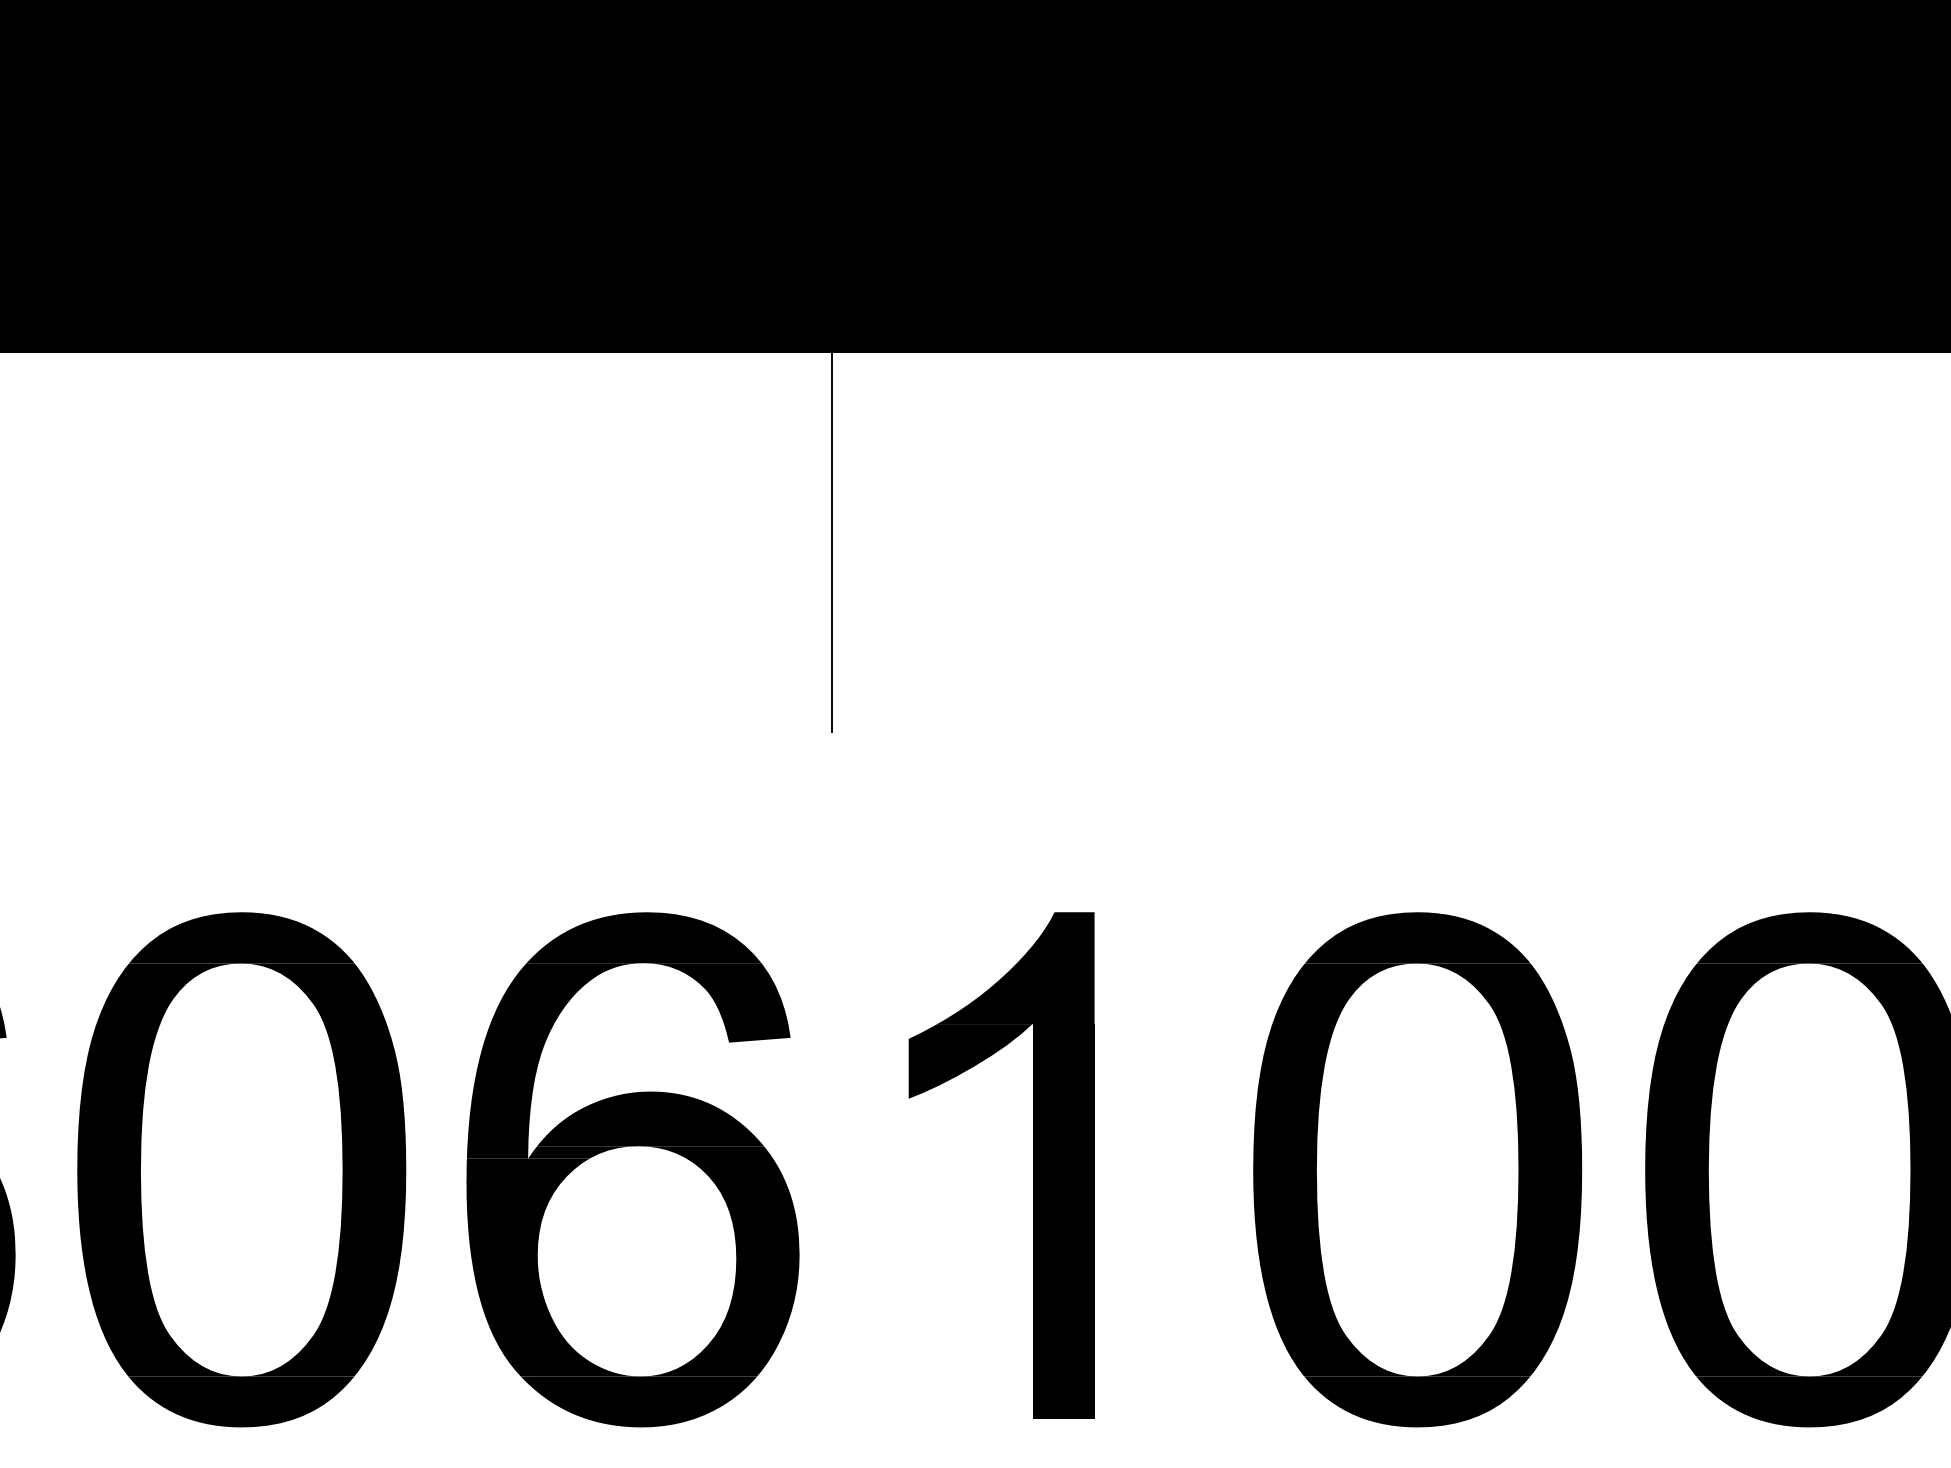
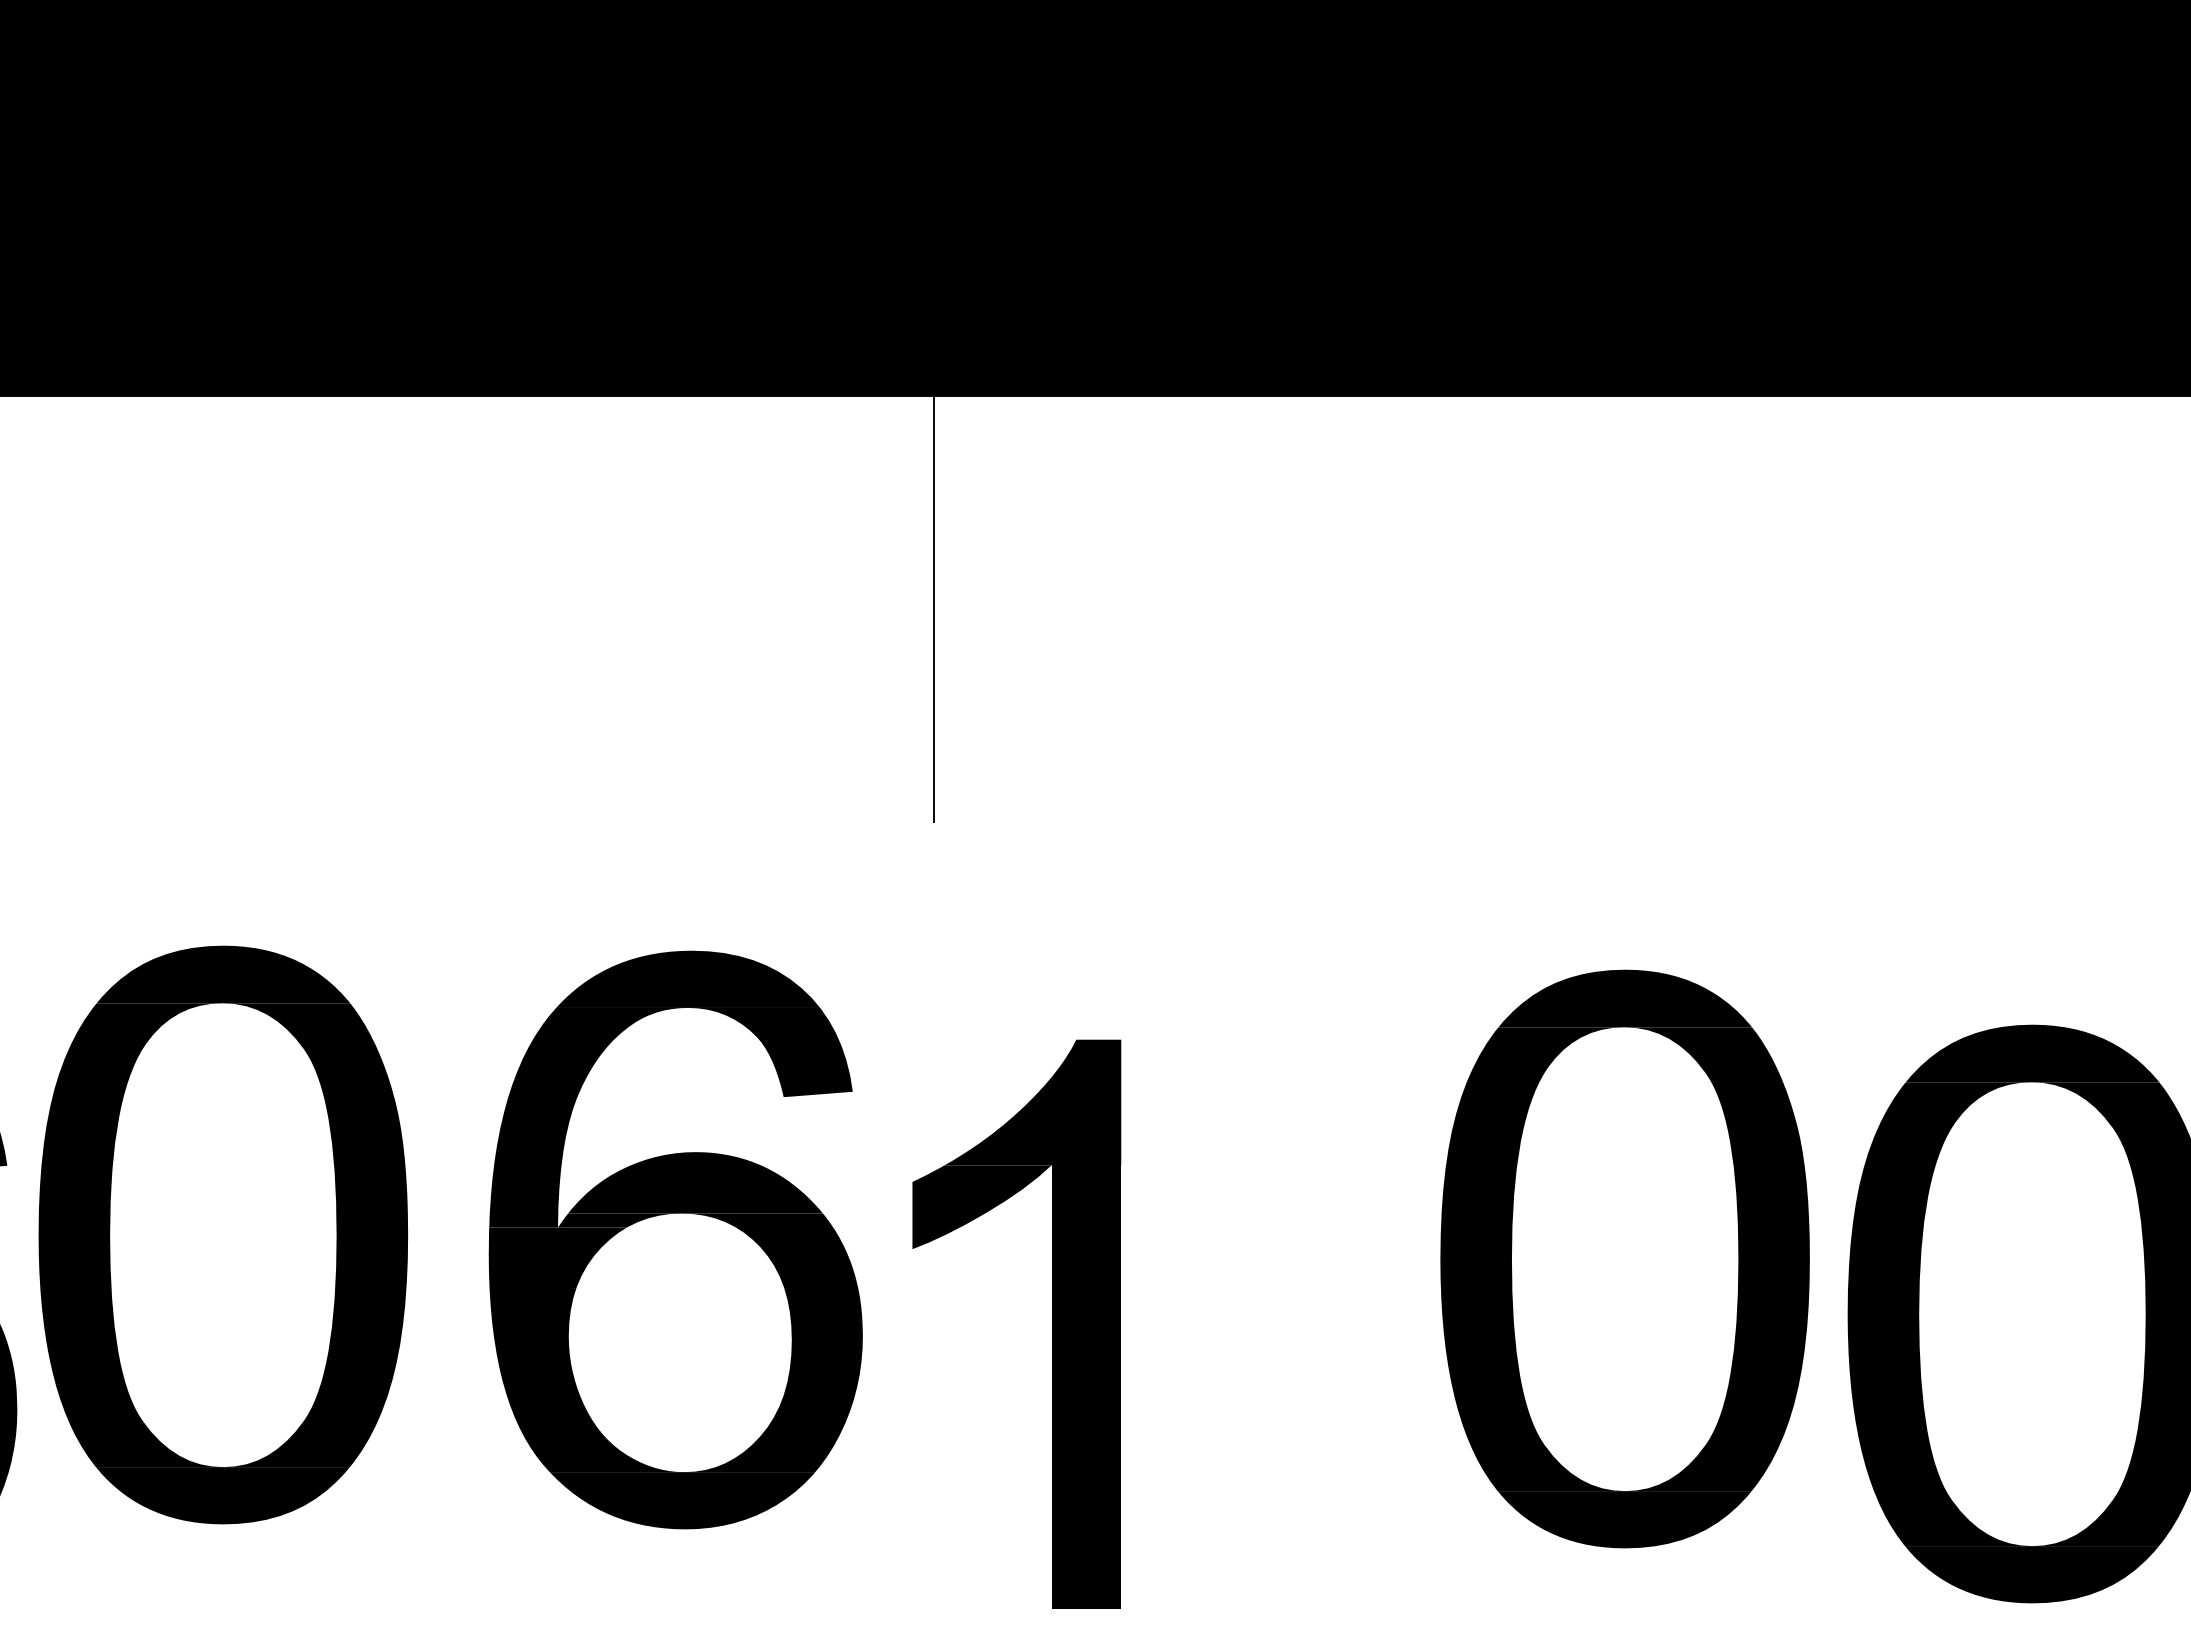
part: (1033, 1164) -> (1052, 1323), moved
part: (241, 1169) -> (223, 1234), moved
part: (632, 1169) -> (675, 1239), moved
part: (1417, 1169) -> (1624, 1258), moved

